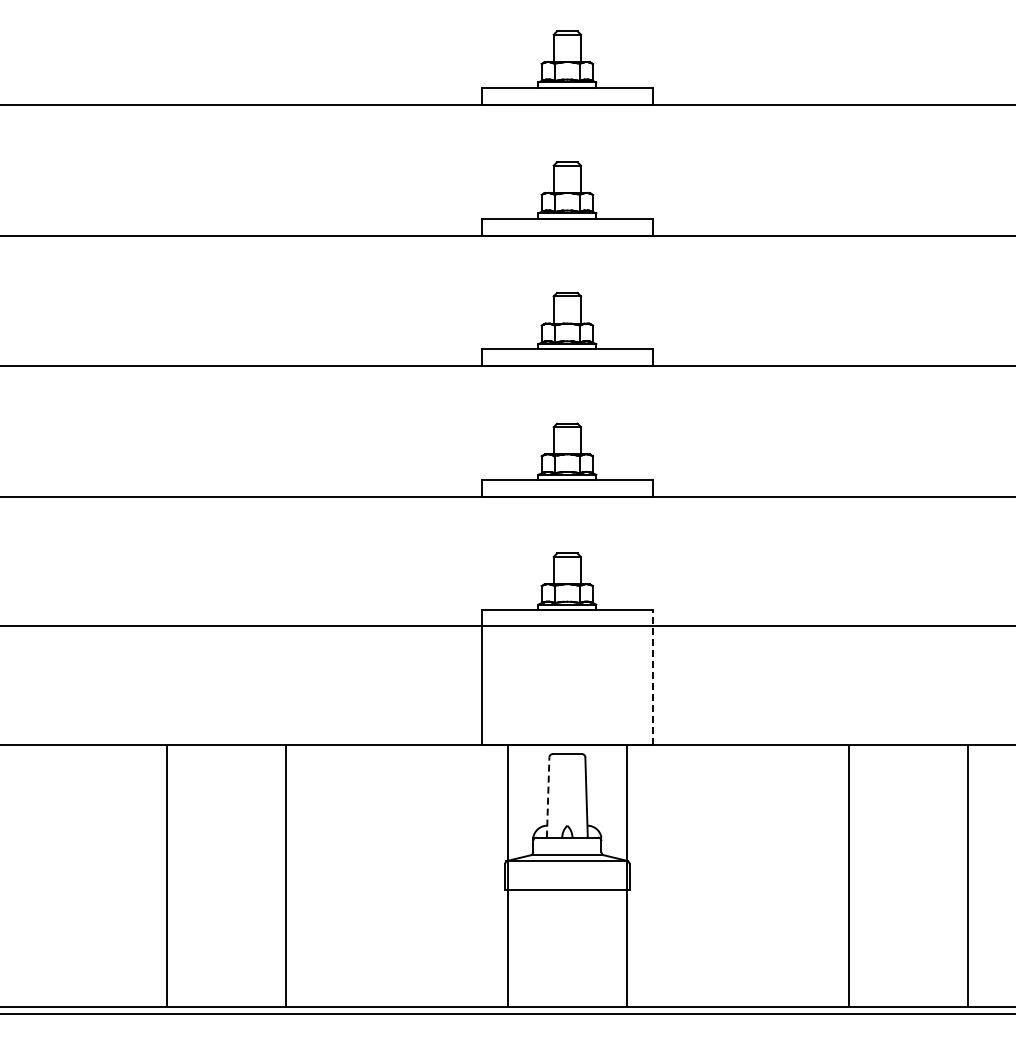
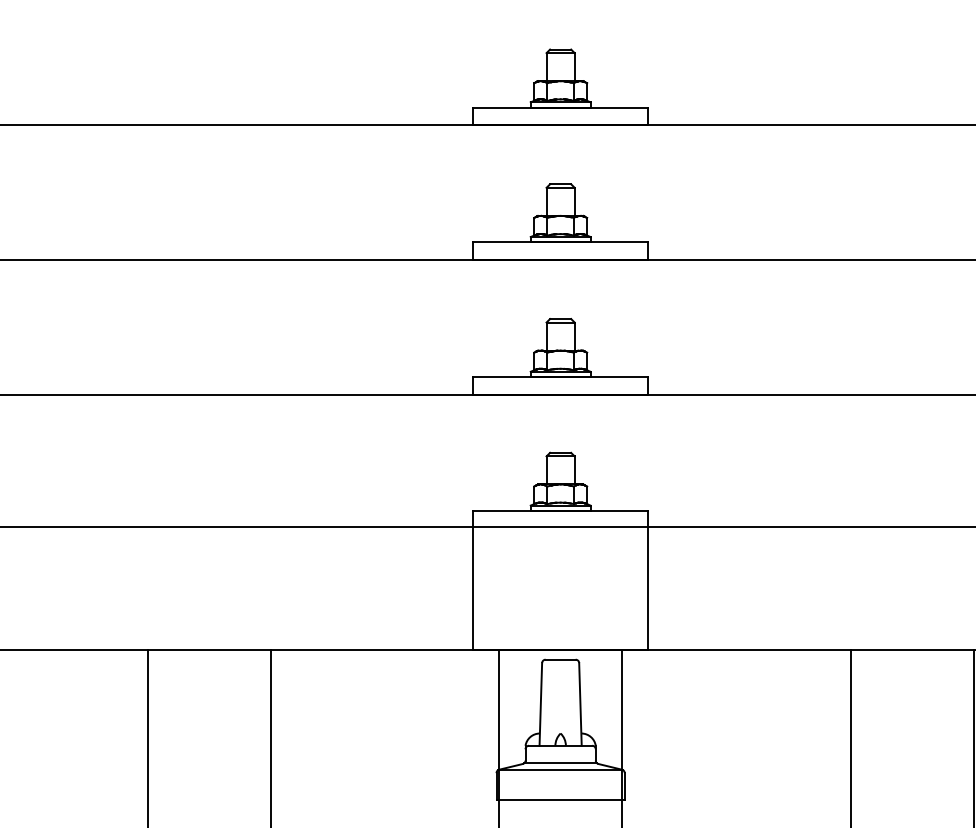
line: (652, 677) -> (648, 580), dashed -> solid
line: (548, 797) -> (541, 704), dashed -> solid

